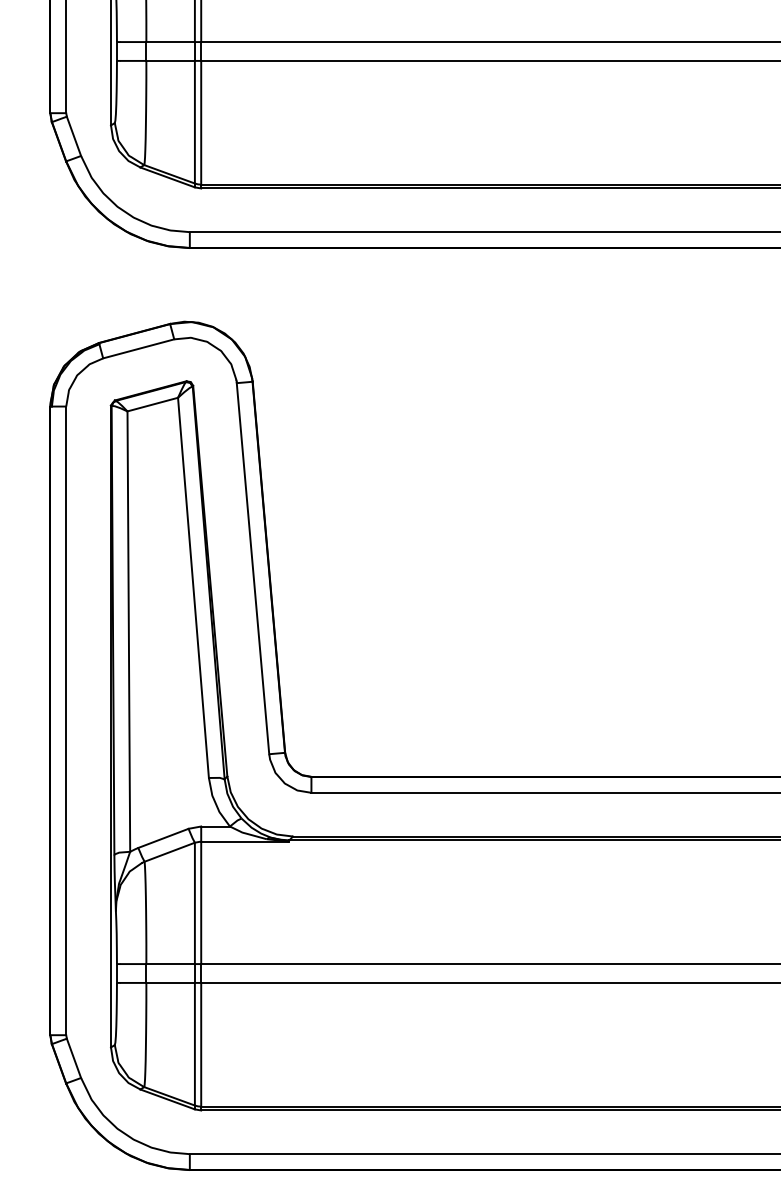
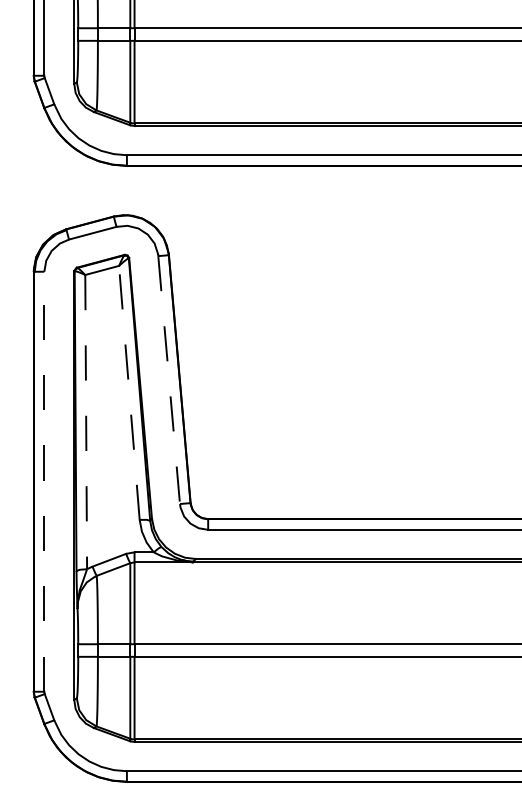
line: (253, 569) -> (169, 380), solid -> dashed
line: (193, 587) -> (129, 392), solid -> dashed
line: (129, 632) -> (86, 422), solid -> dashed
line: (66, 720) -> (44, 481), solid -> dashed

